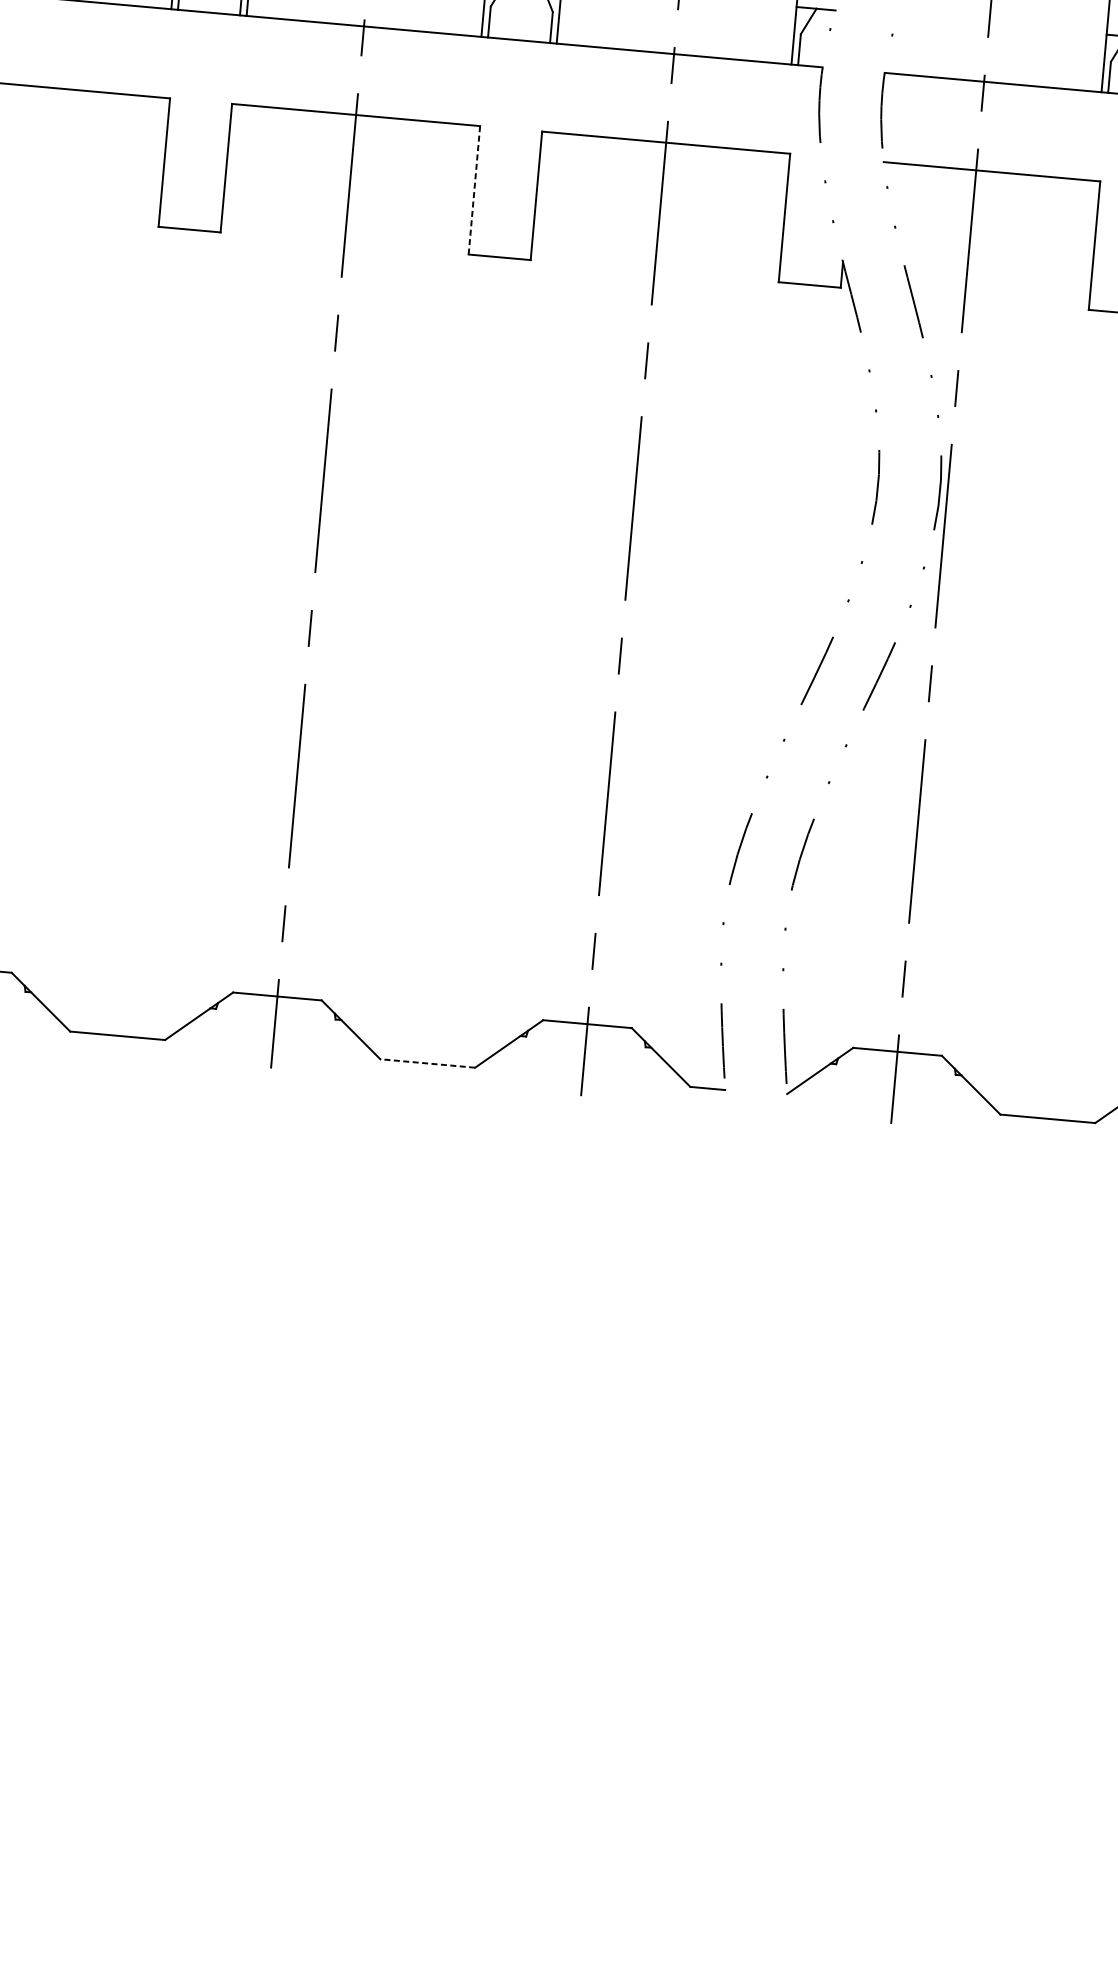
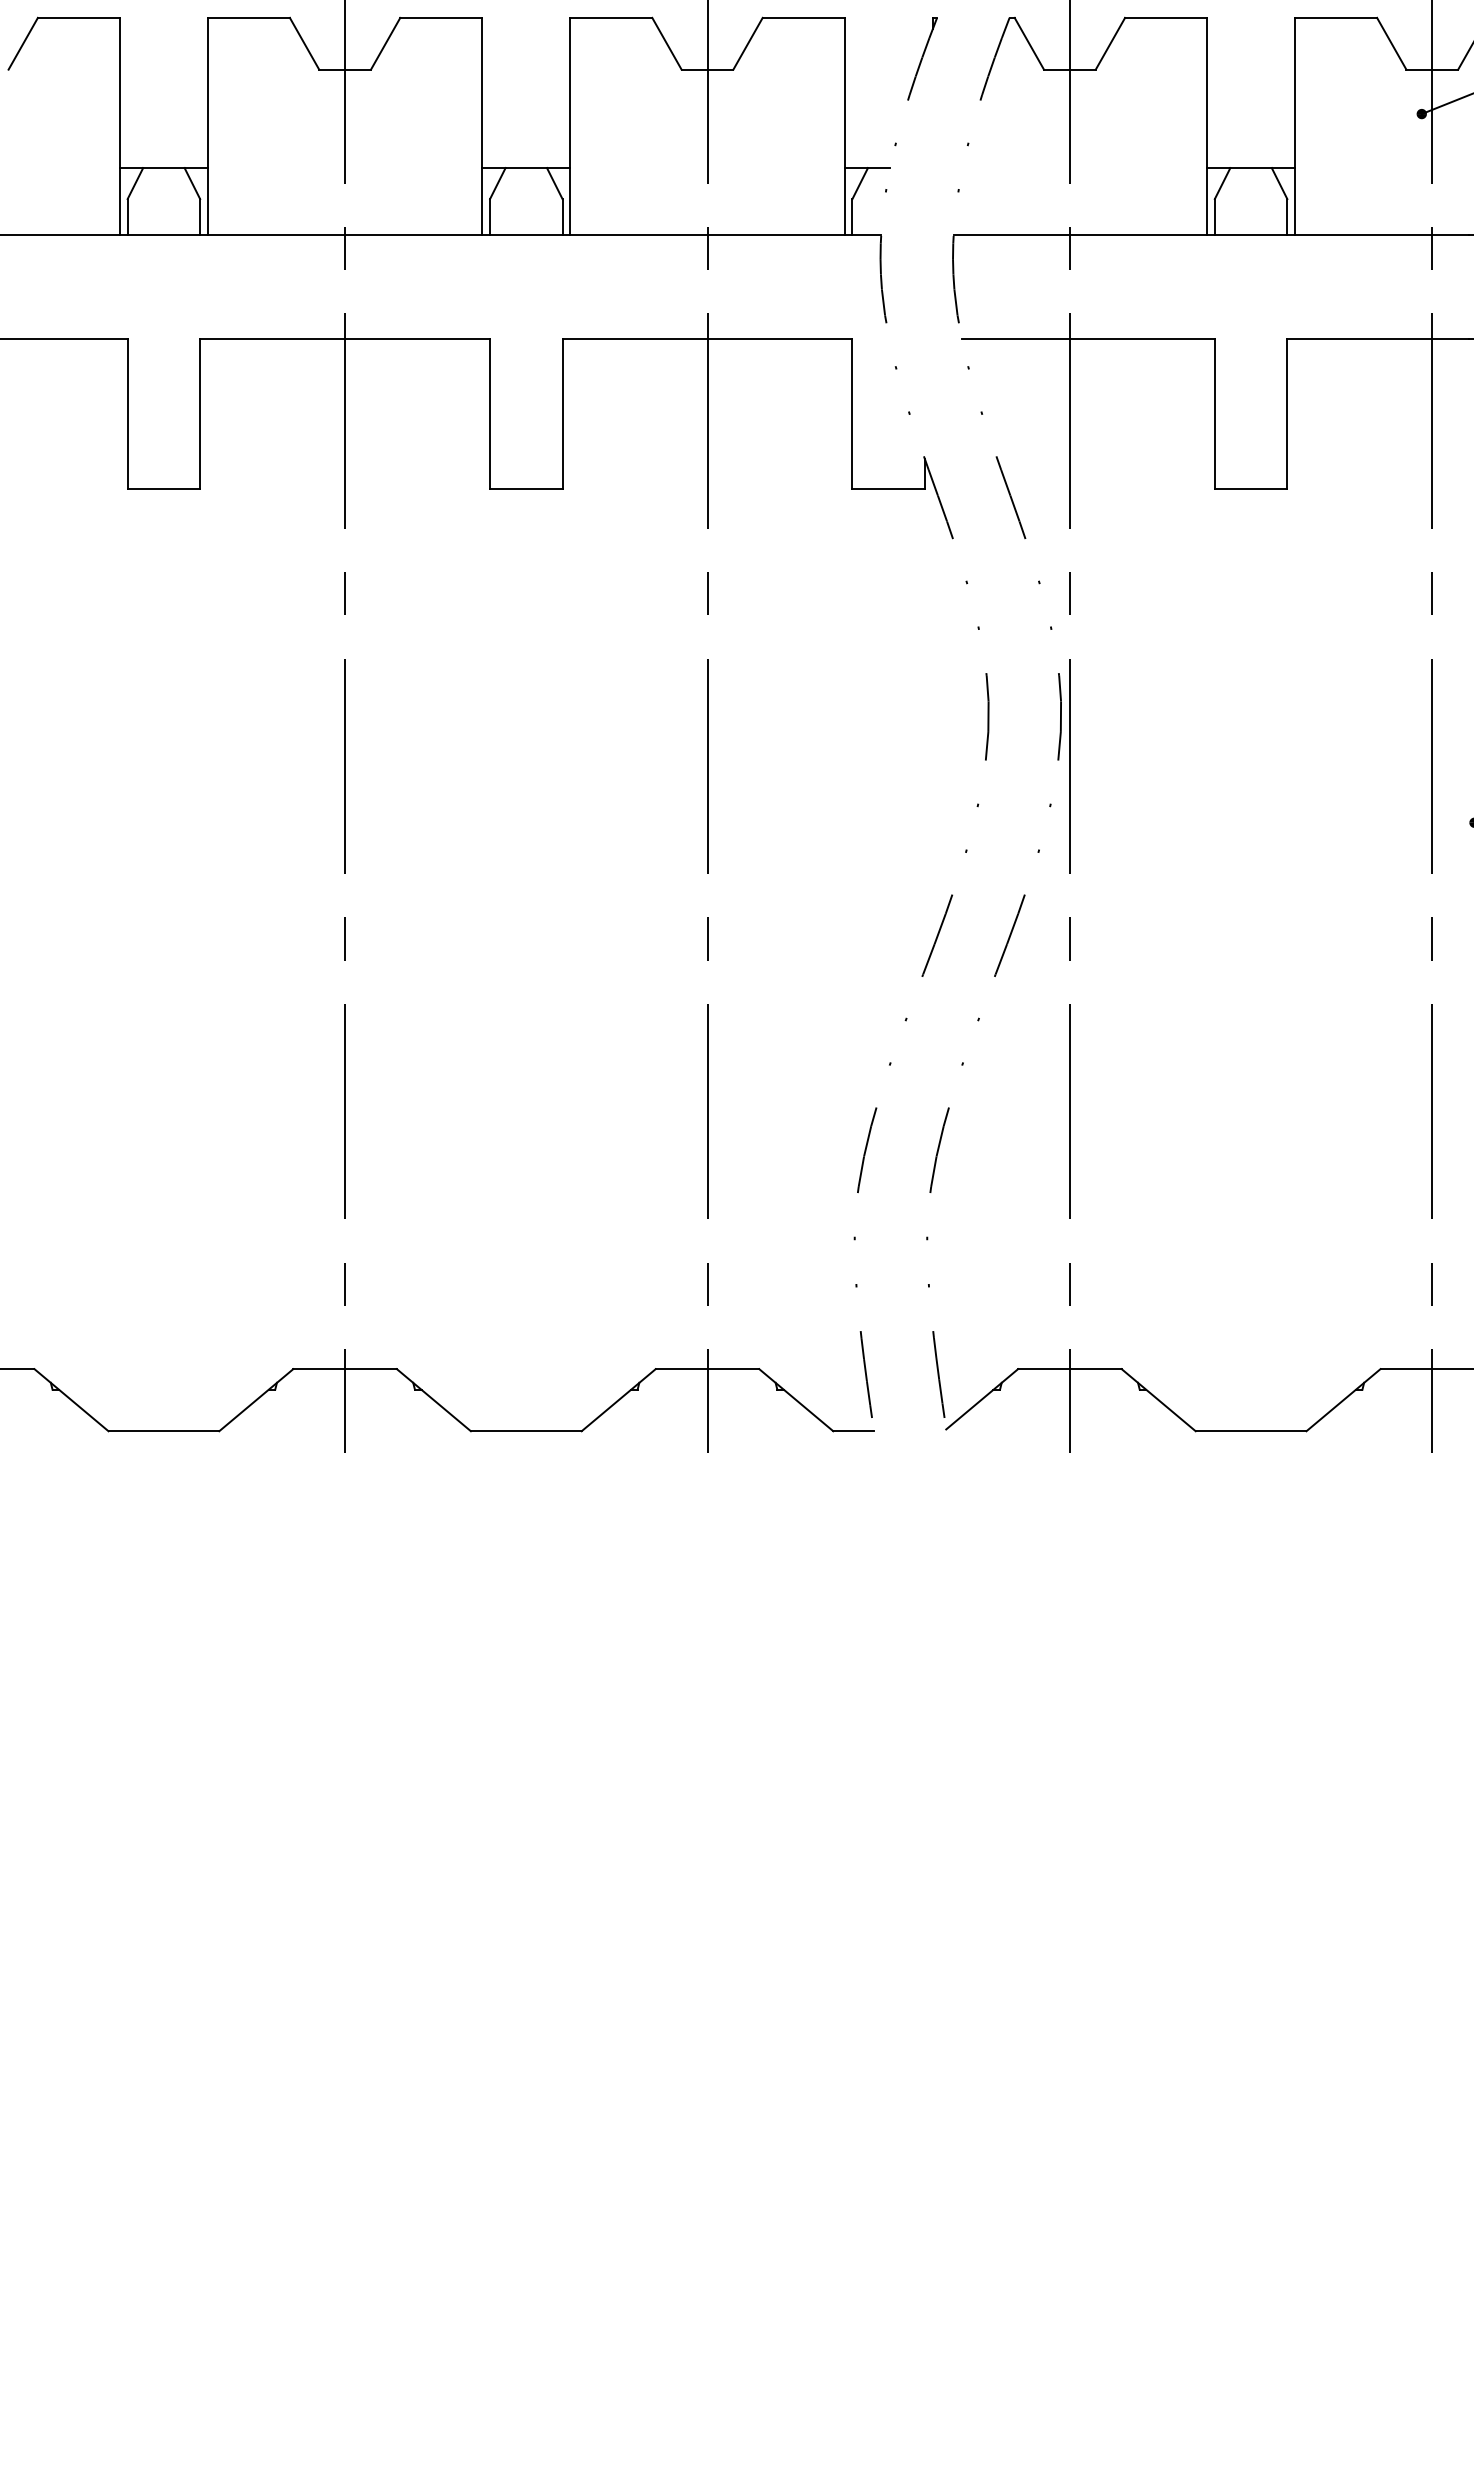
line: (474, 189) -> (490, 413), dashed -> solid
line: (427, 1063) -> (525, 1431), dashed -> solid

